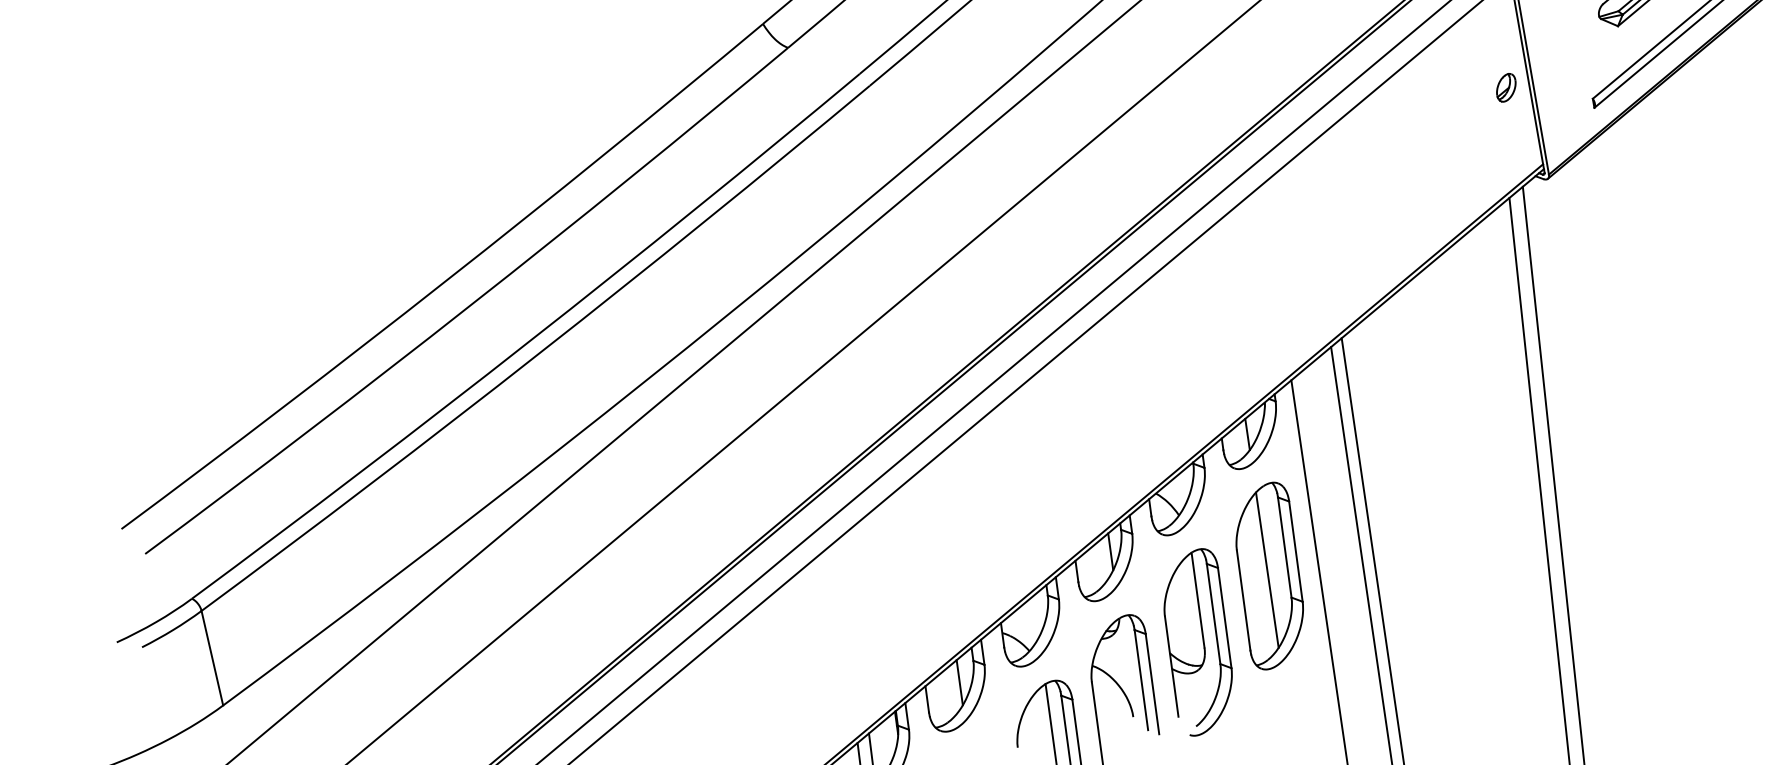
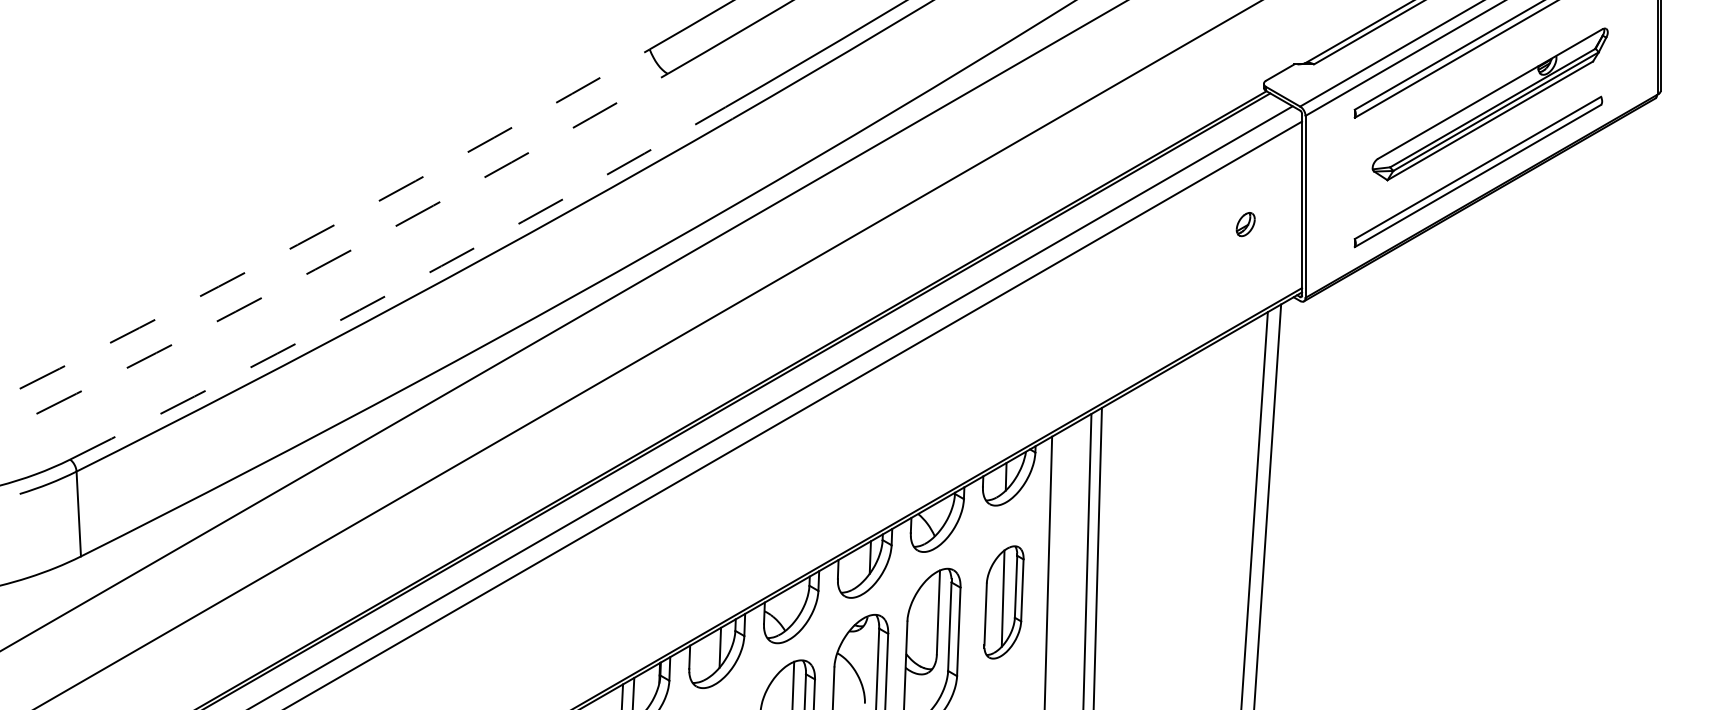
part: (1505, 87) -> (1245, 224), moved
arc: (446, 280) -> (337, 223), solid -> dashed
arc: (470, 305) -> (354, 248), solid -> dashed
arc: (529, 341) -> (400, 288), solid -> dashed
part: (1269, 576) -> (1003, 602), size x0.7

